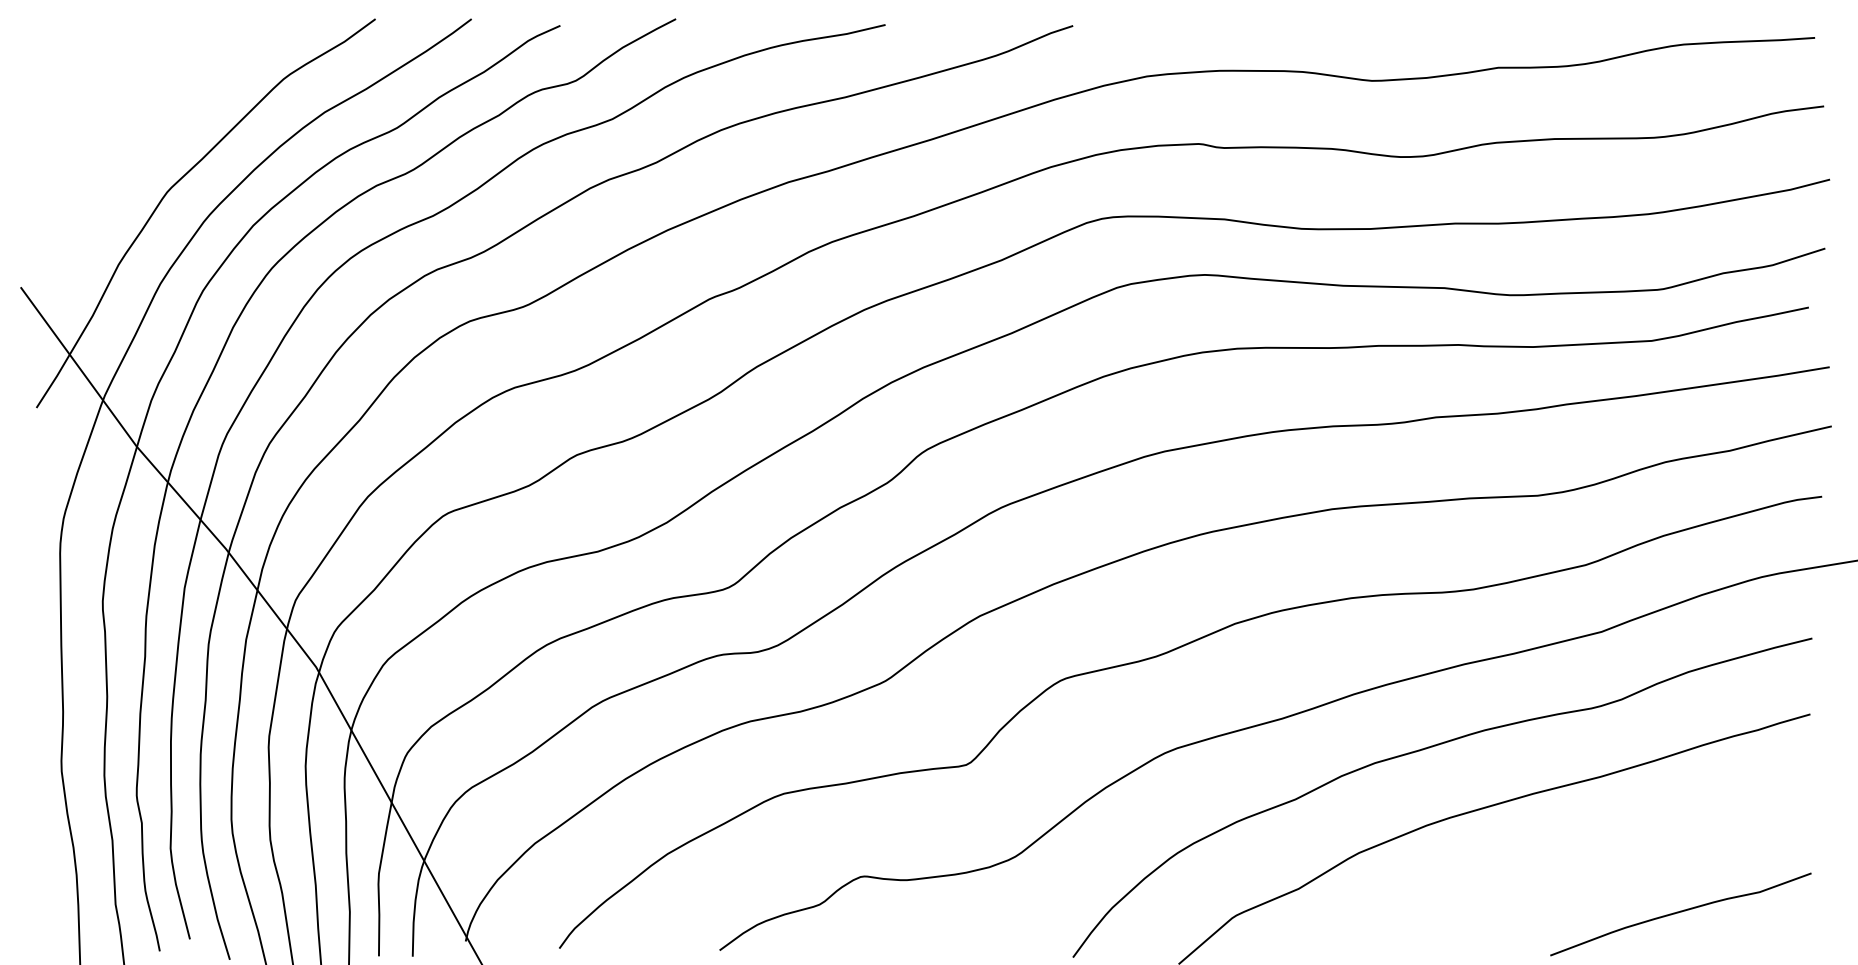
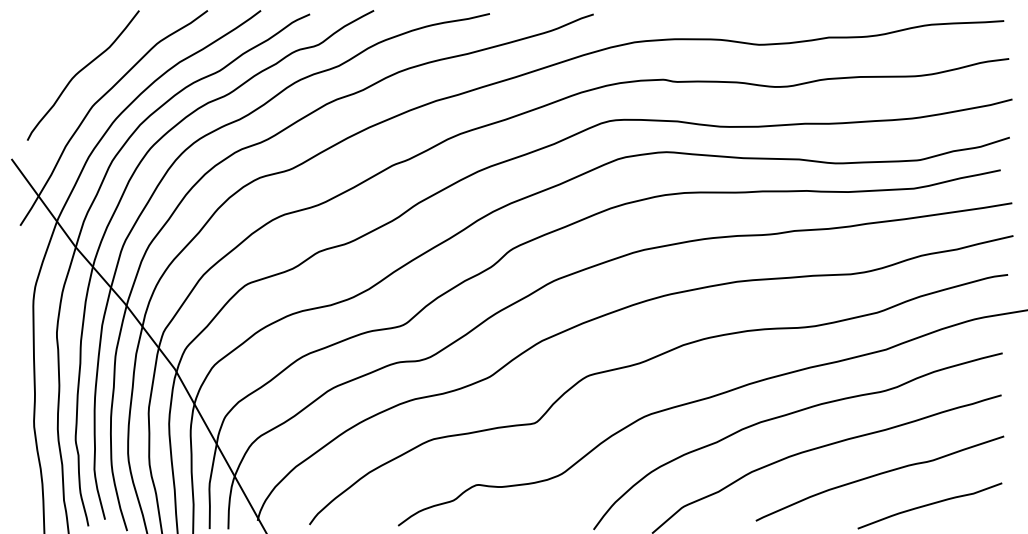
curve: (145, 130) -> (80, 72), added
curve: (1587, 859) -> (878, 475), added

